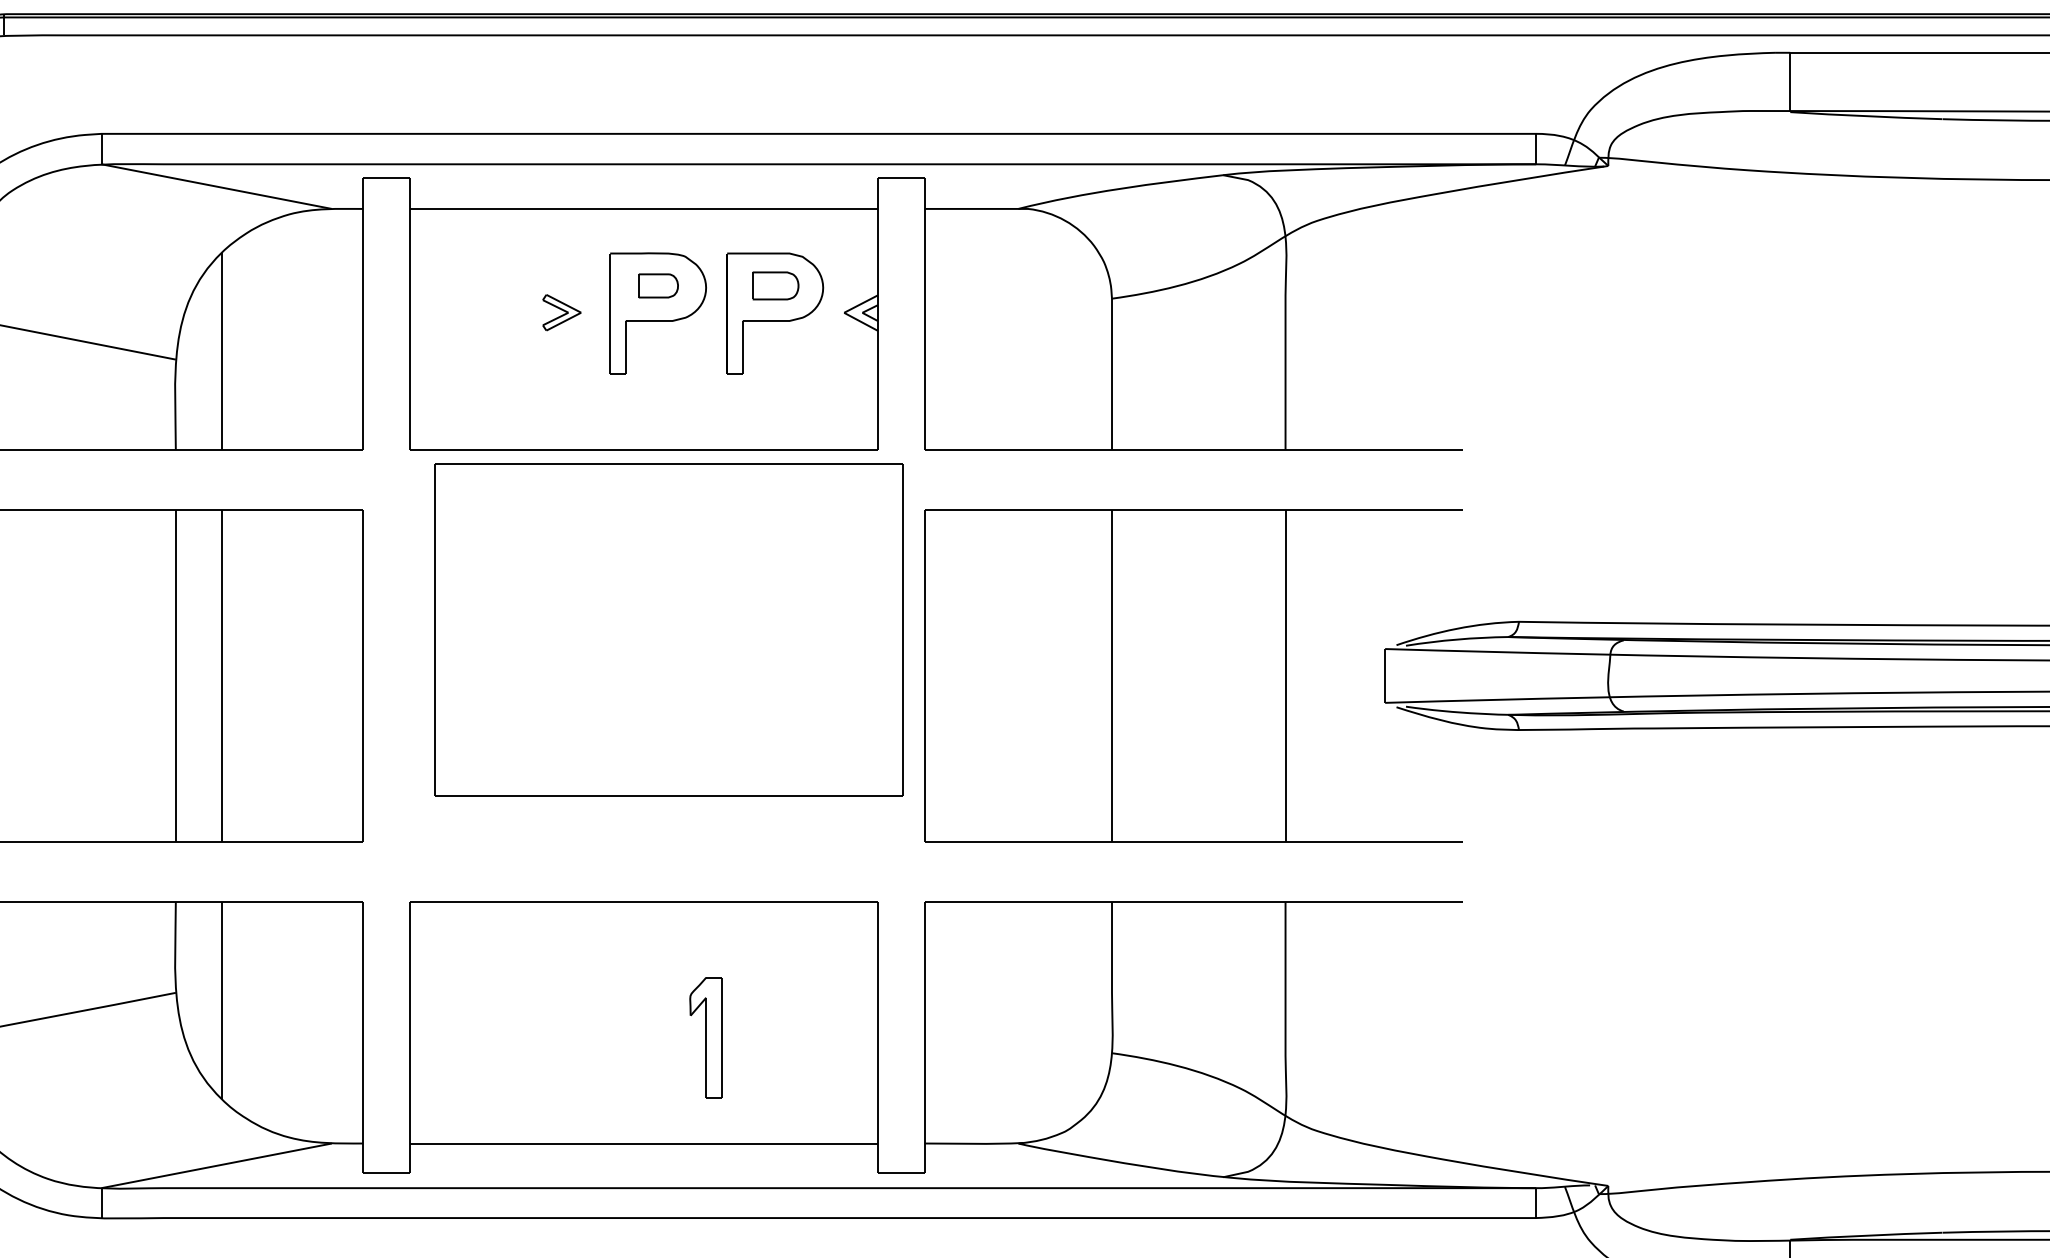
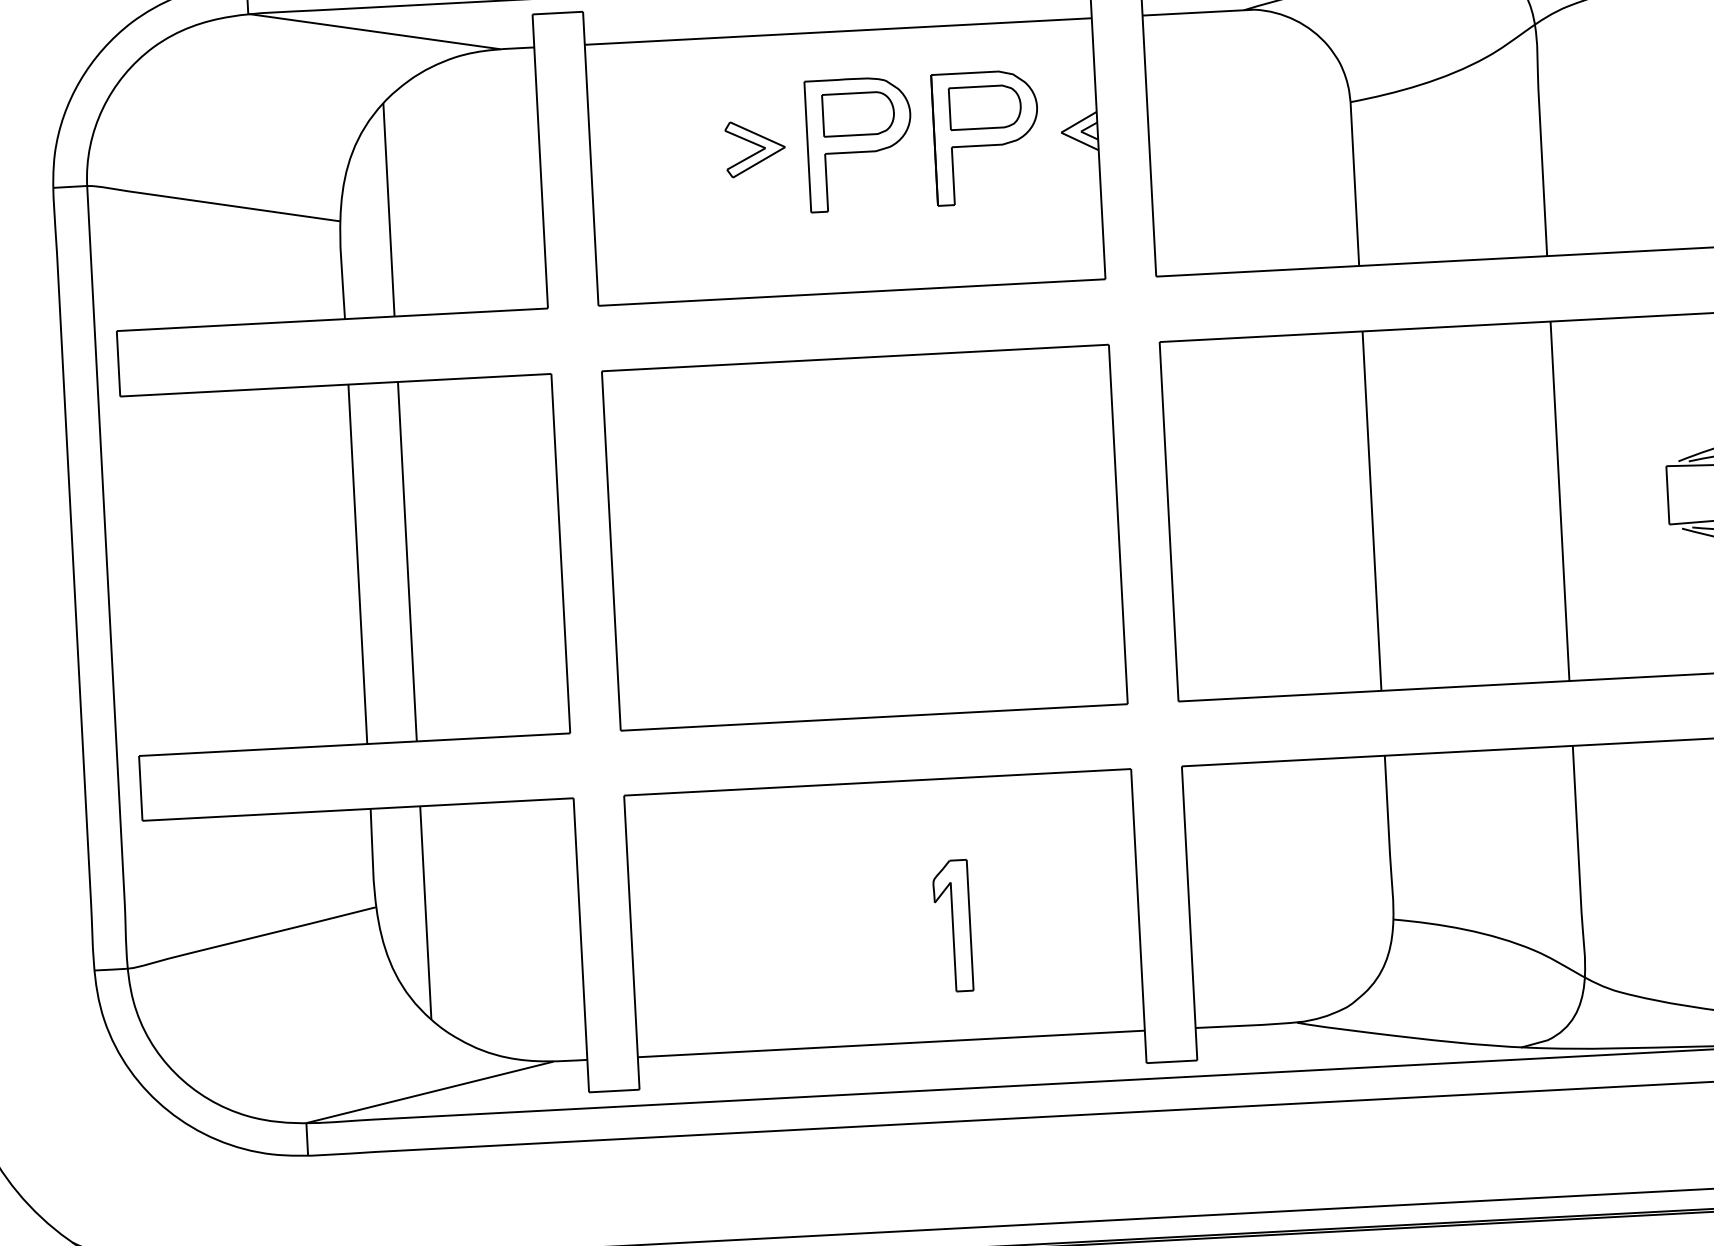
part: (658, 285) -> (858, 113), size x1.67
part: (775, 285) -> (985, 106), size x1.43
part: (561, 312) -> (754, 148), size x1.43
part: (668, 629) -> (864, 536), moved

